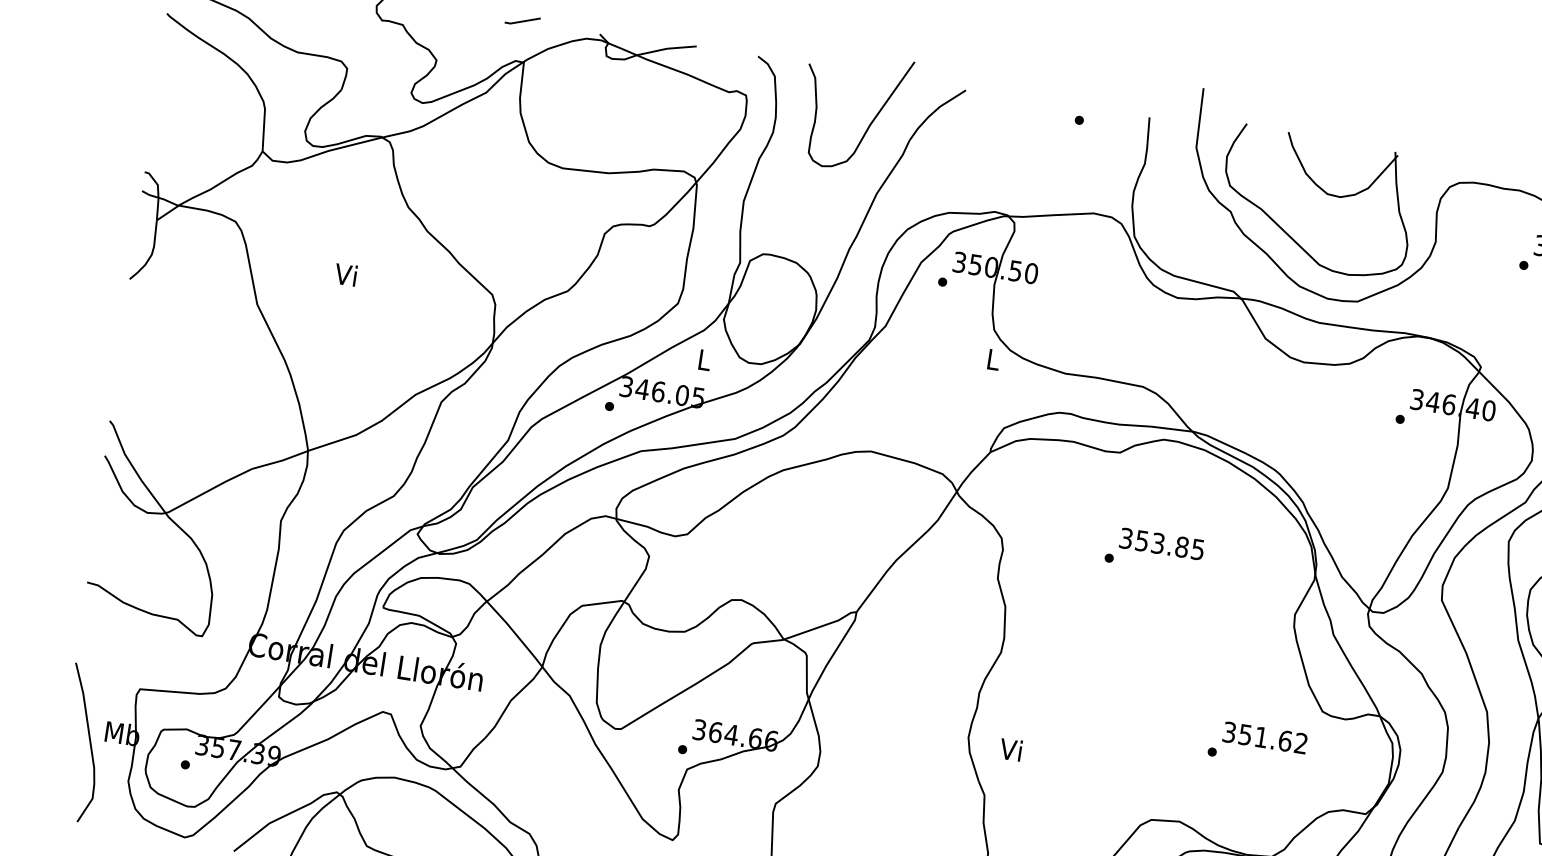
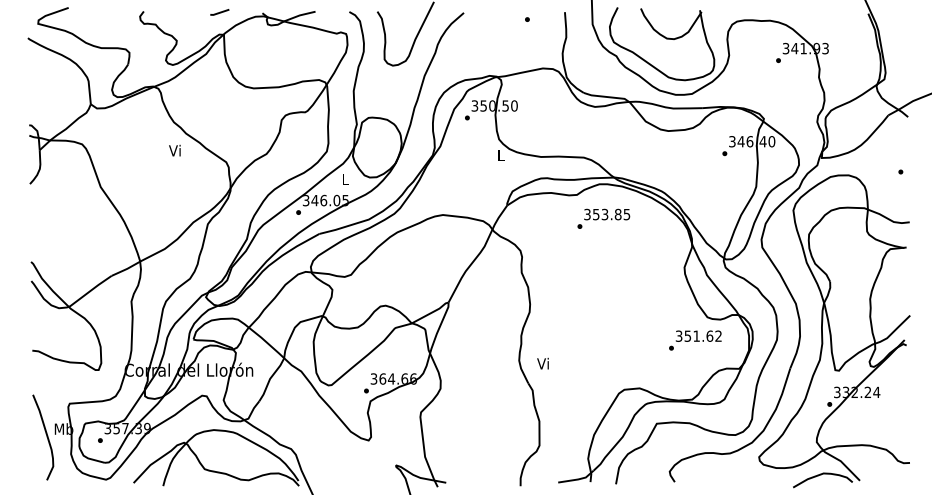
text: (345, 274) -> (174, 150), moved
text: (1154, 550) -> (603, 218), moved
text: (1258, 744) -> (695, 340), moved

